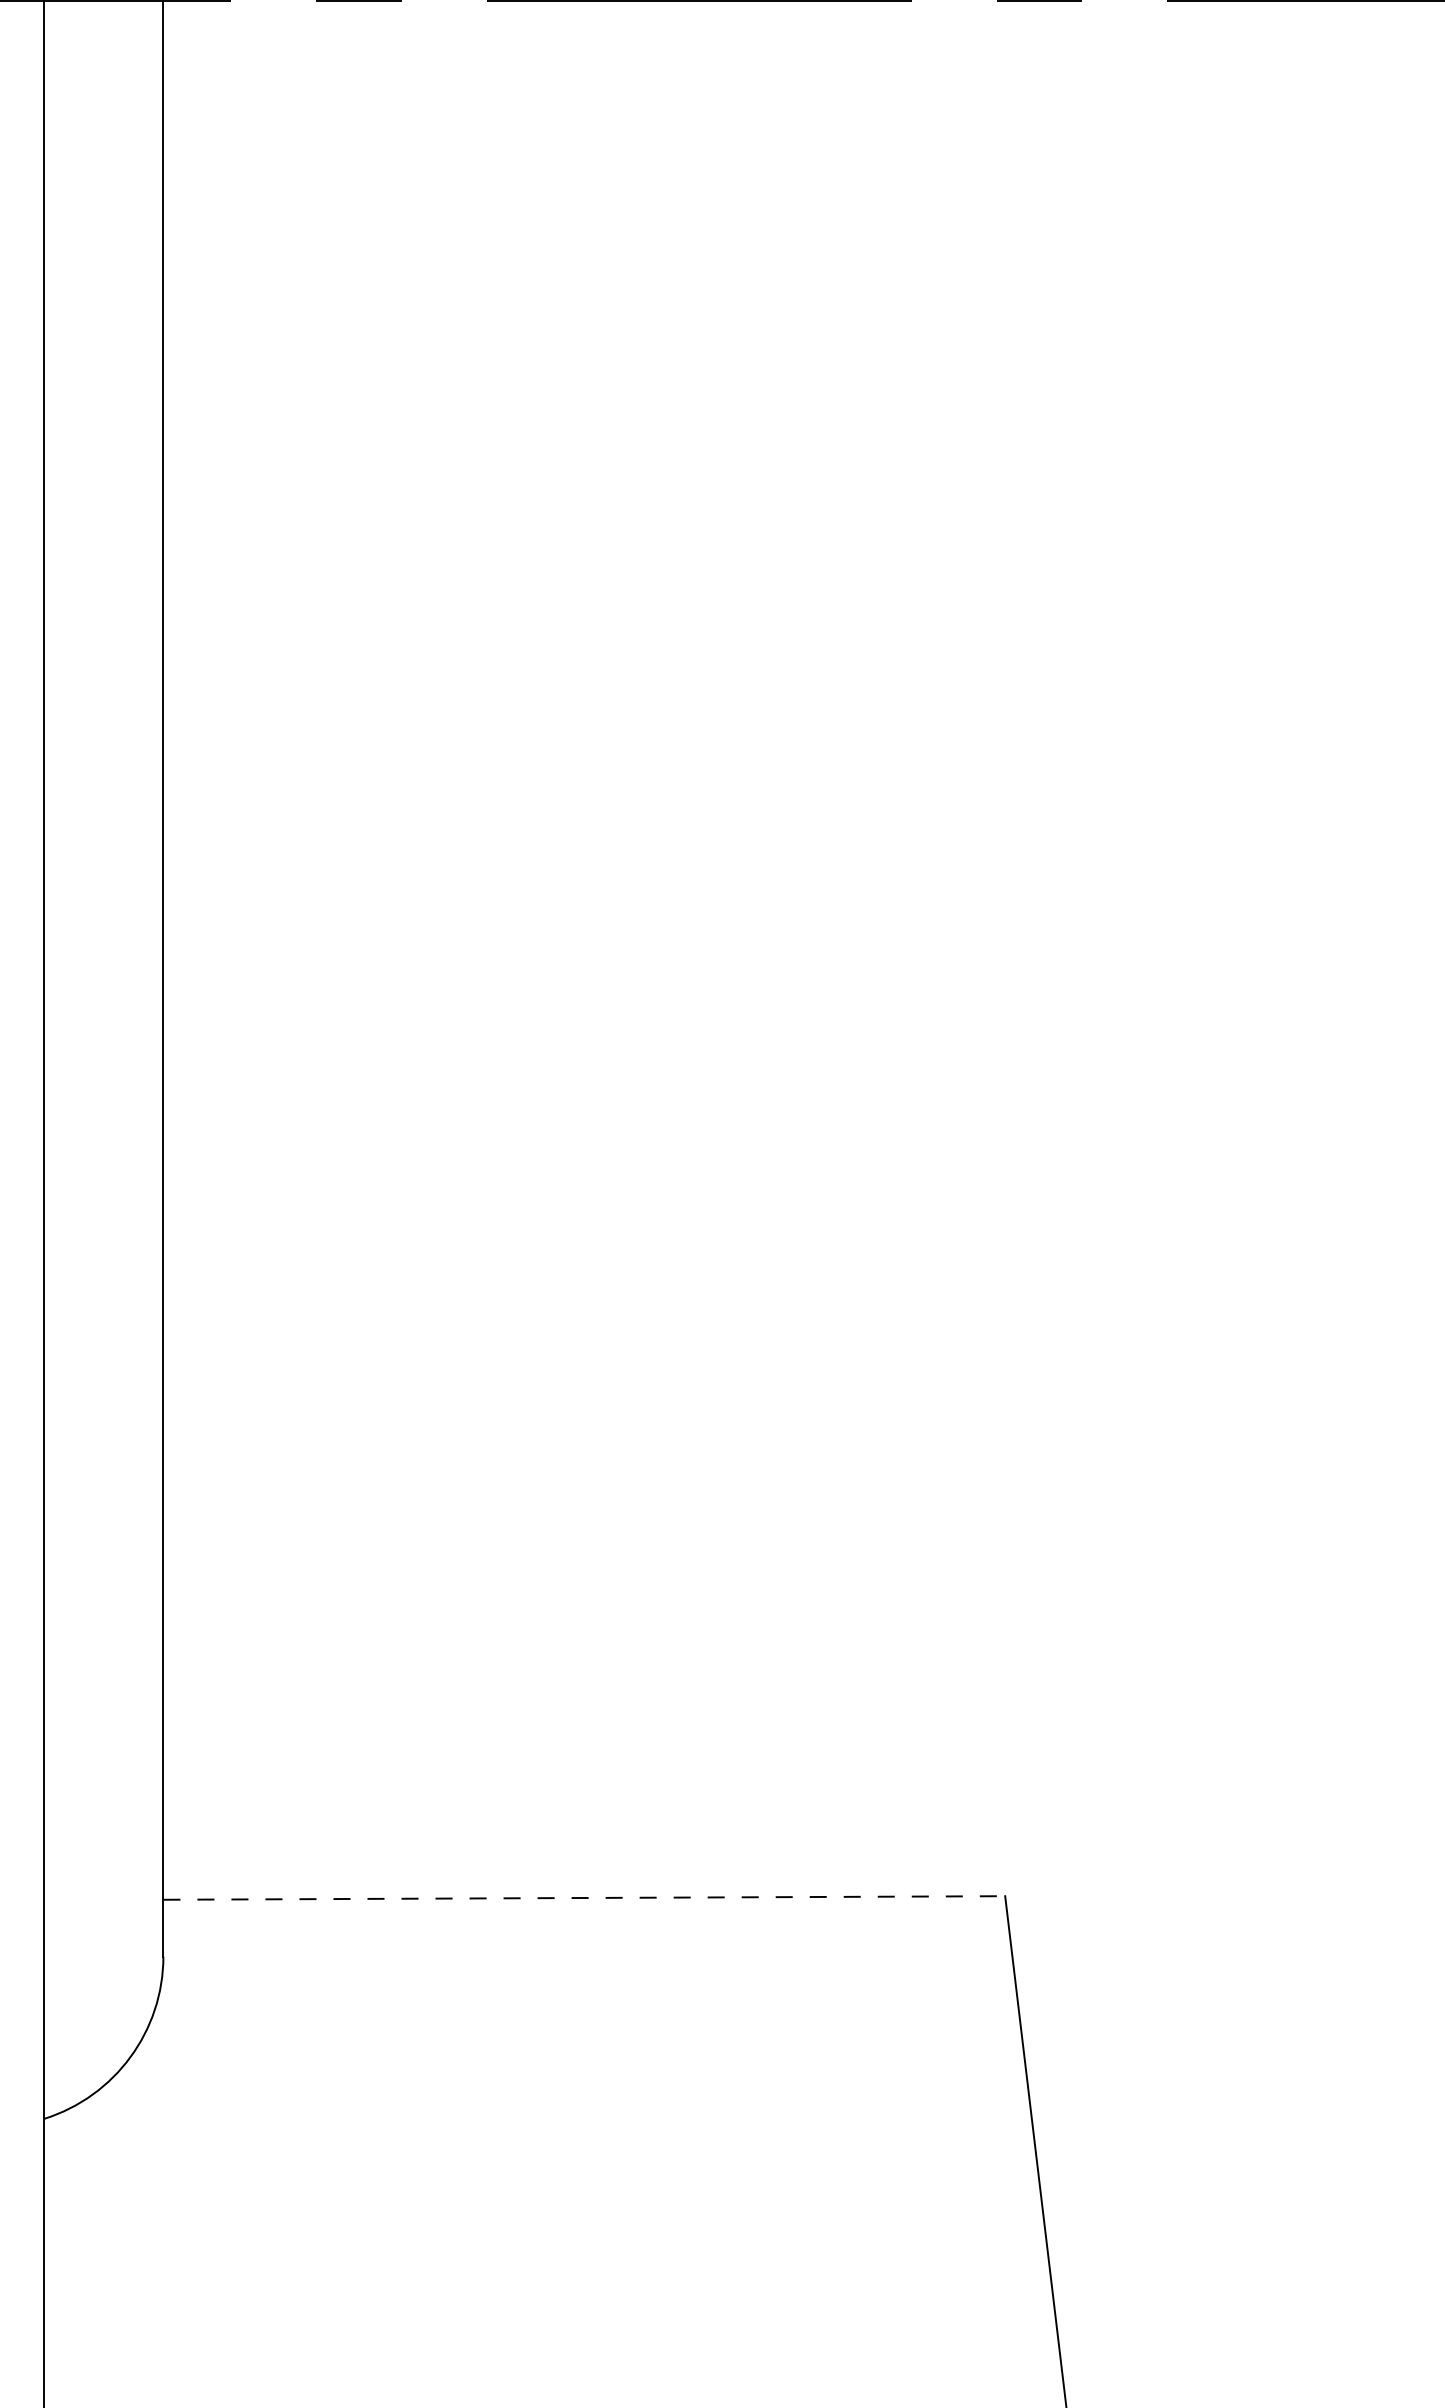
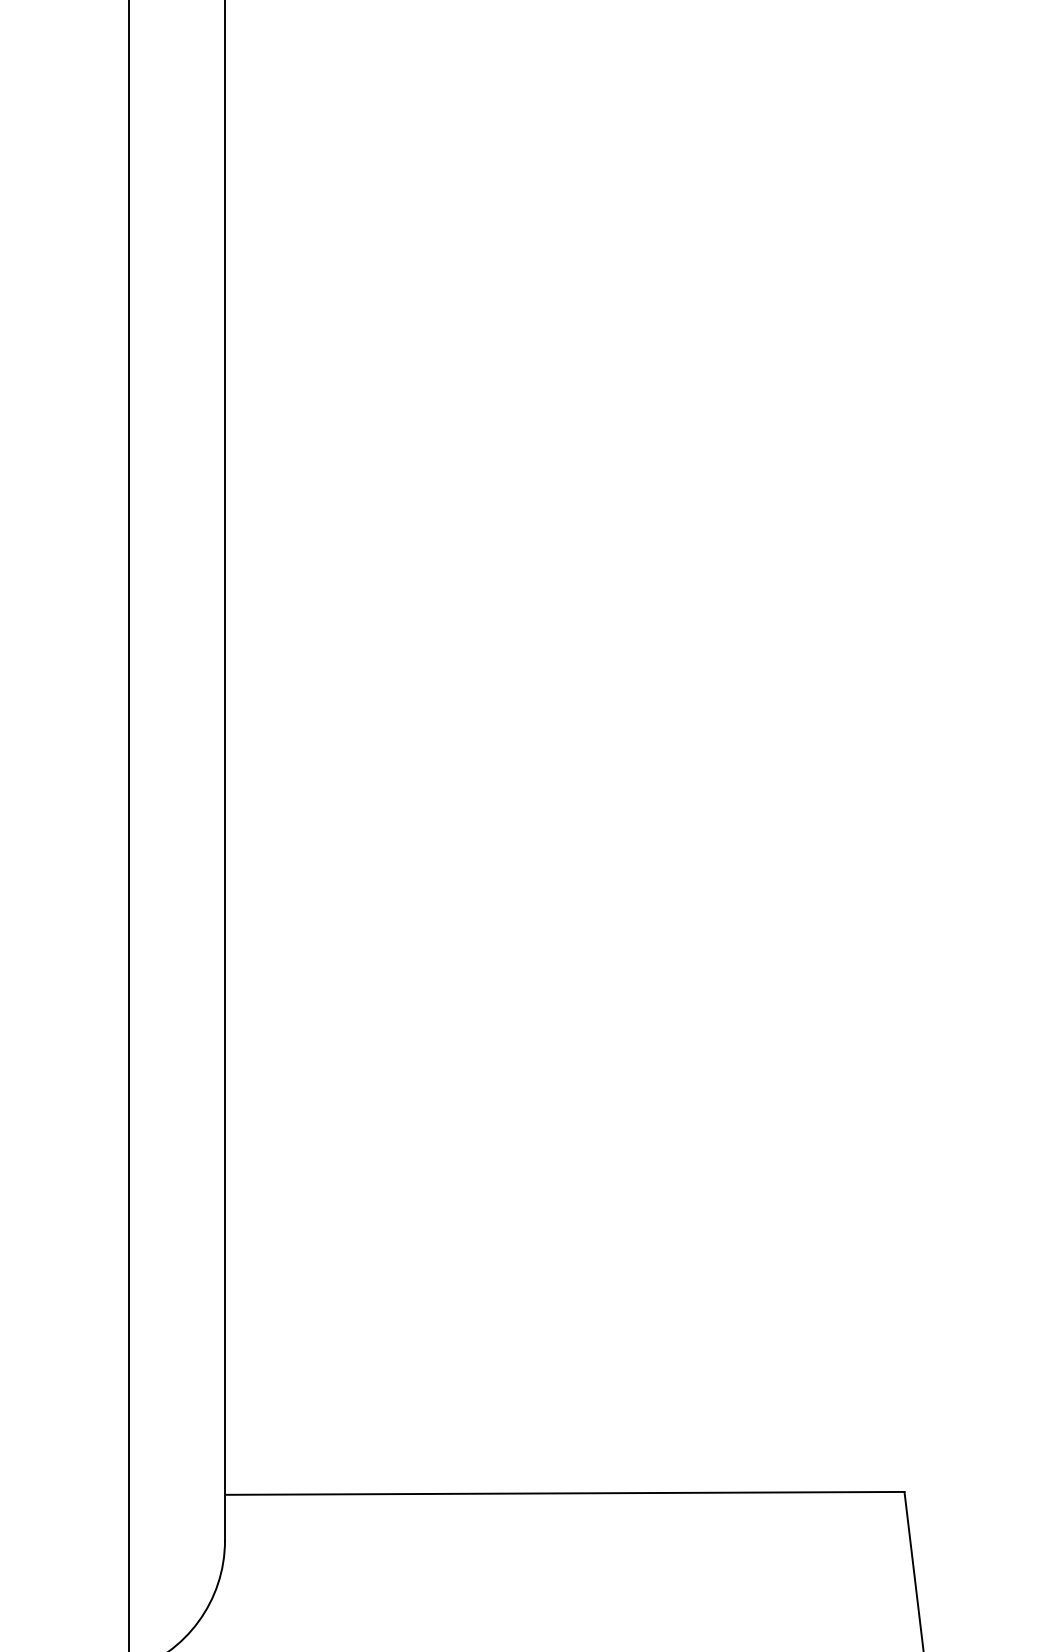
line: (584, 1897) -> (564, 1492), dashed -> solid

